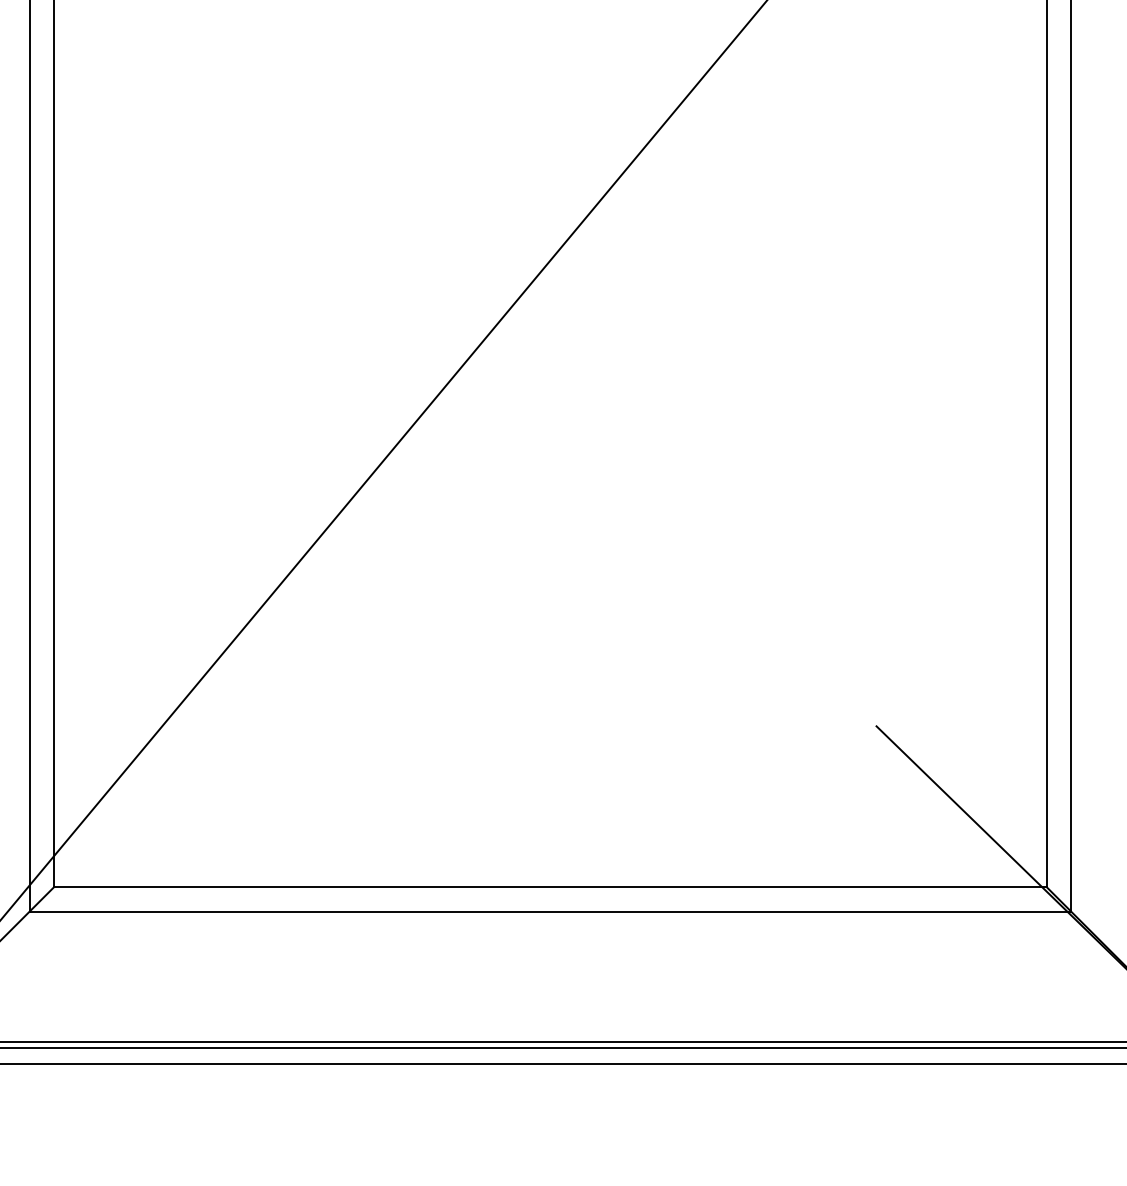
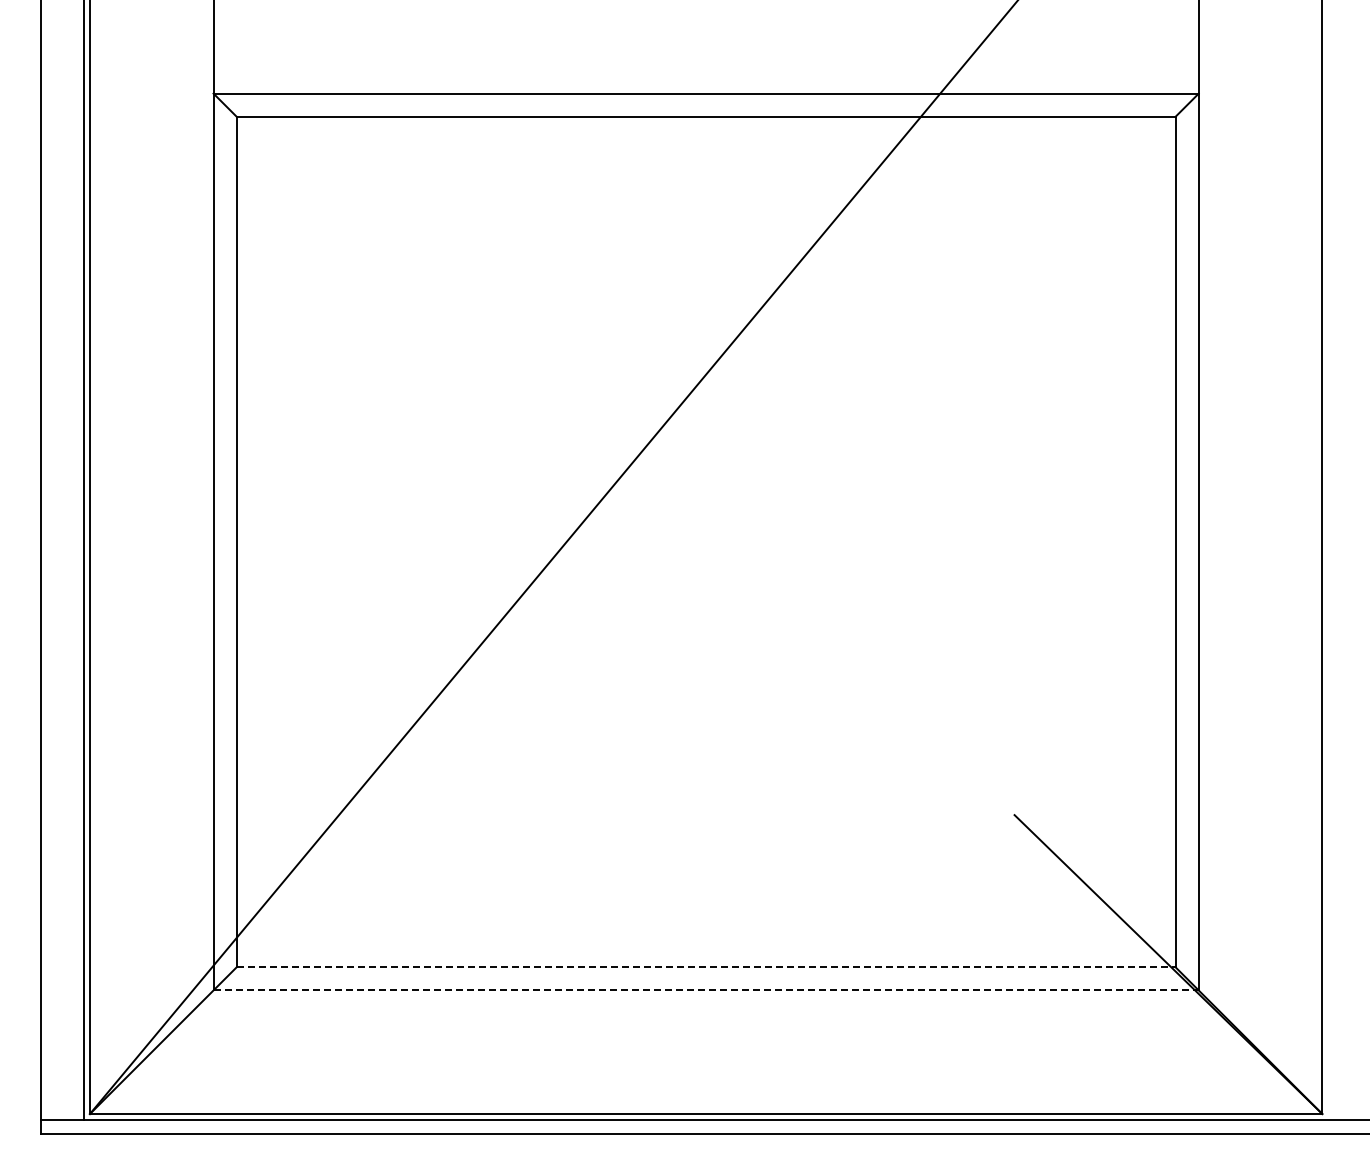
line: (550, 887) -> (706, 967), solid -> dashed
line: (550, 911) -> (706, 990), solid -> dashed

